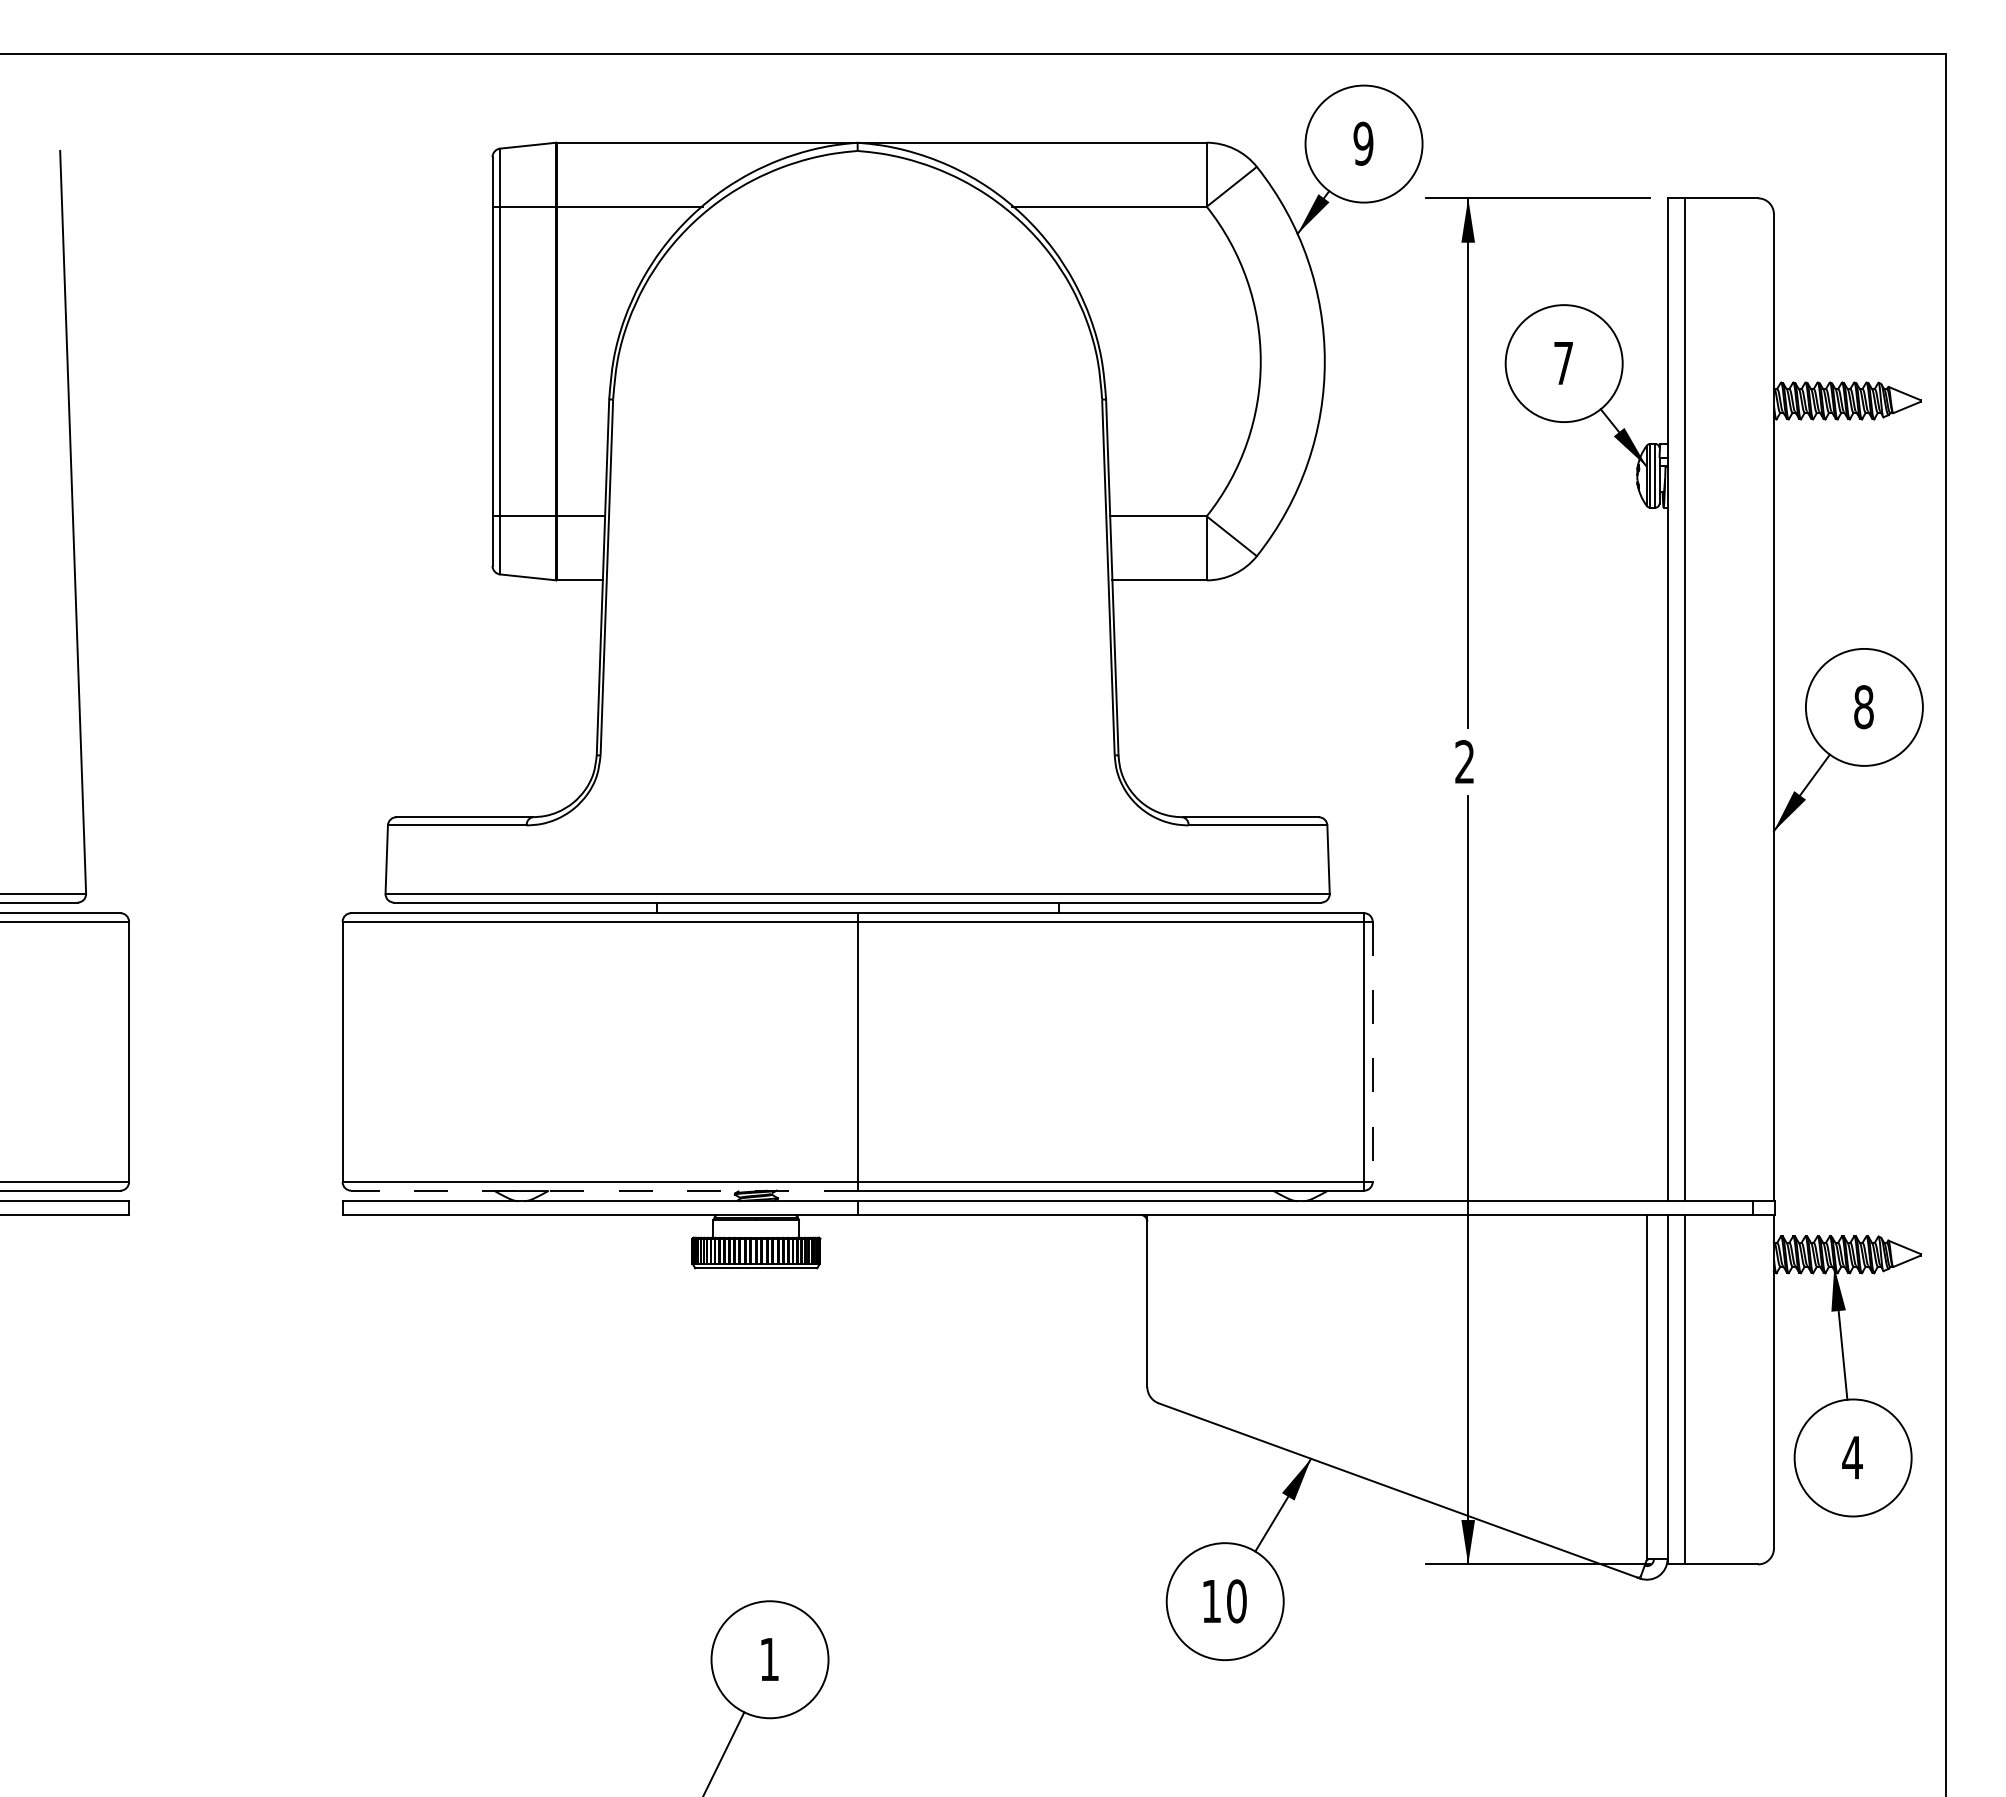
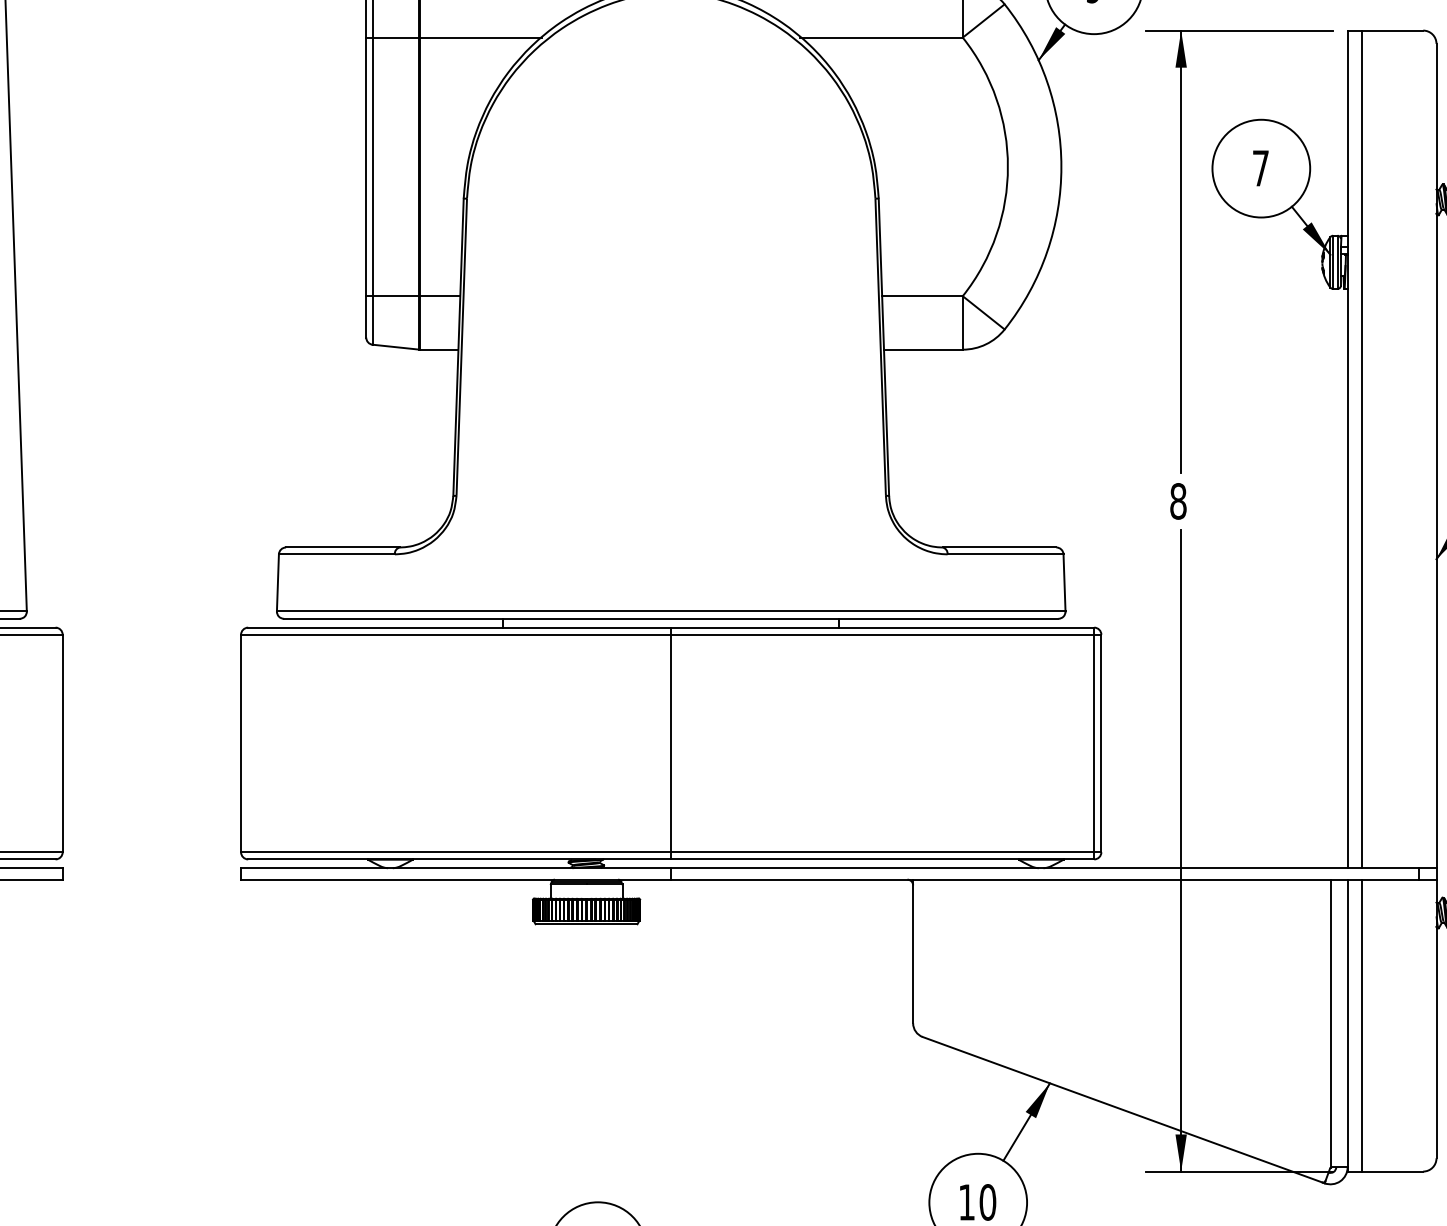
text: (1464, 762) -> (1178, 501), 2 -> 8
line: (1372, 1052) -> (1101, 744), dashed -> solid
line: (603, 1190) -> (458, 859), dashed -> solid

